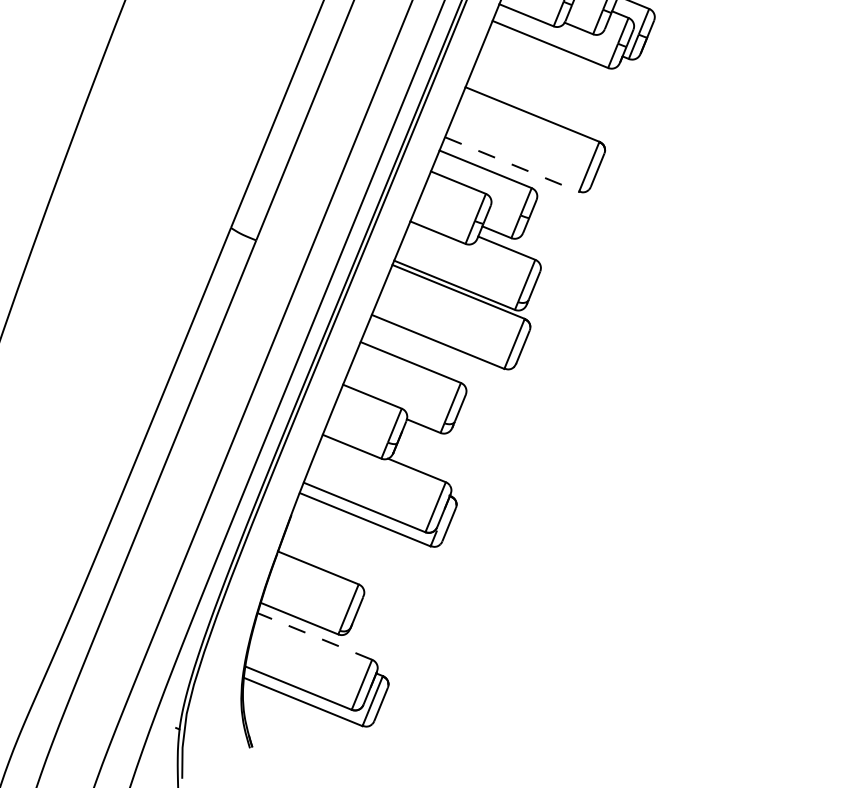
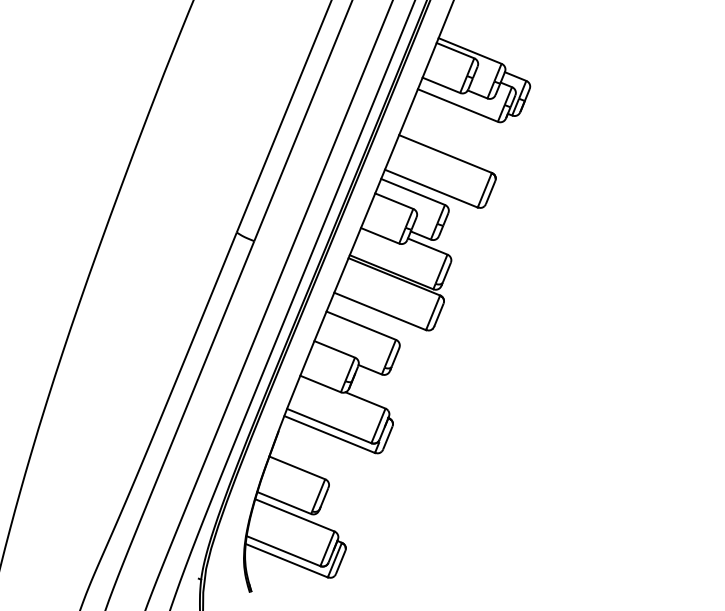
line: (512, 164) -> (431, 188), dashed -> solid
line: (314, 636) -> (294, 515), dashed -> solid

